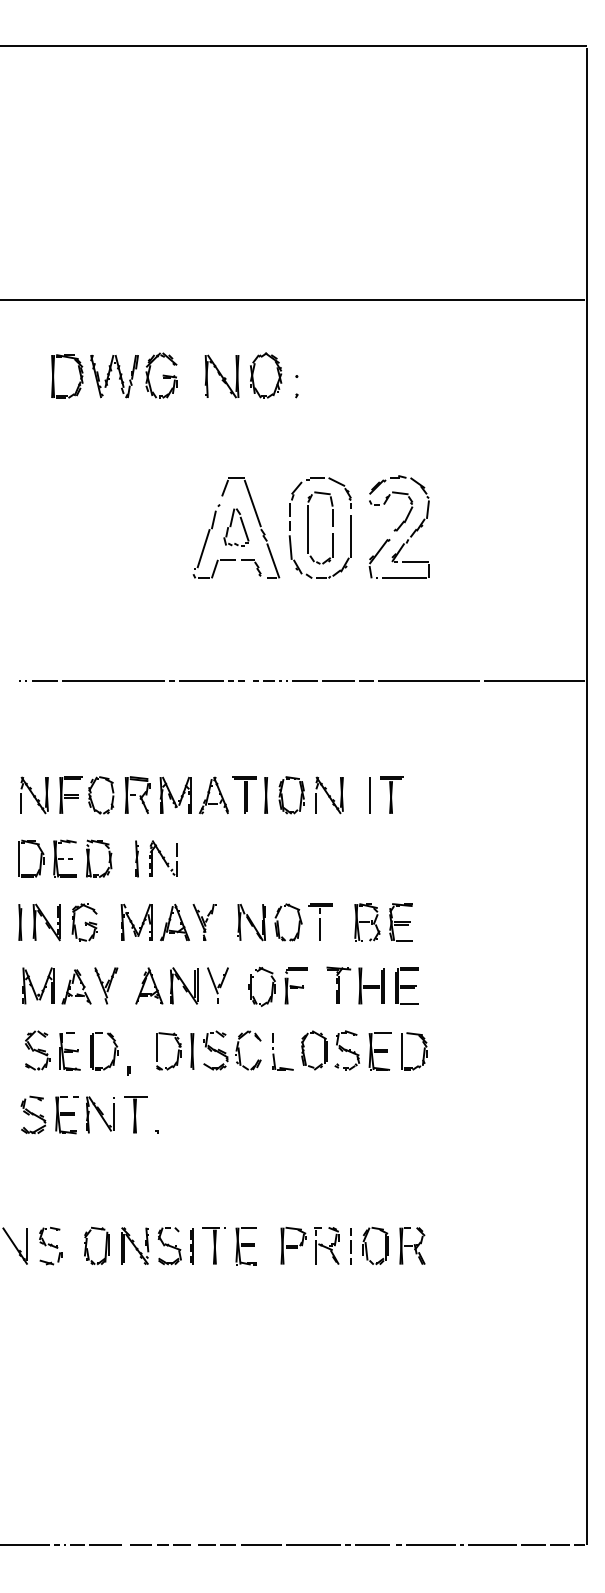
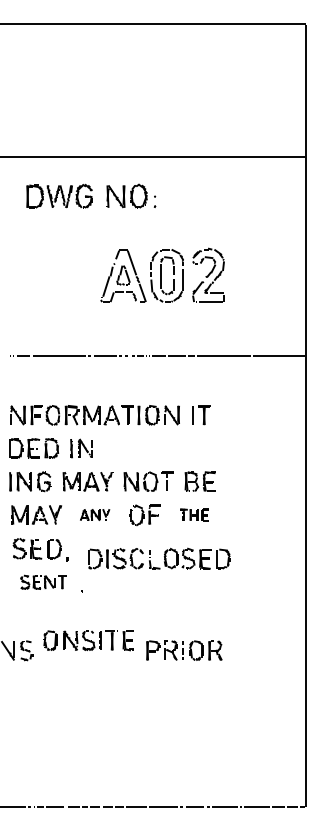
part: (180, 985) -> (94, 514), size x0.6
part: (372, 985) -> (194, 514), size x0.6
part: (291, 1050) -> (159, 558), moved
part: (83, 1115) -> (43, 582), size x0.7
part: (169, 1245) -> (88, 640), moved

